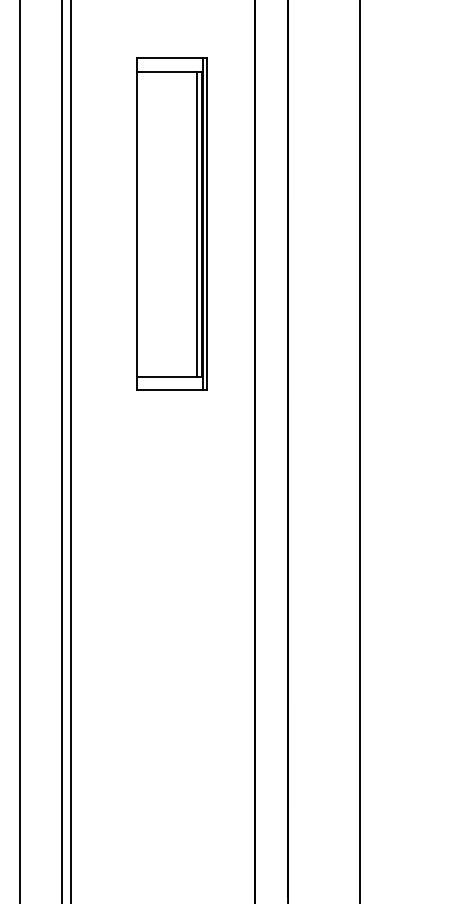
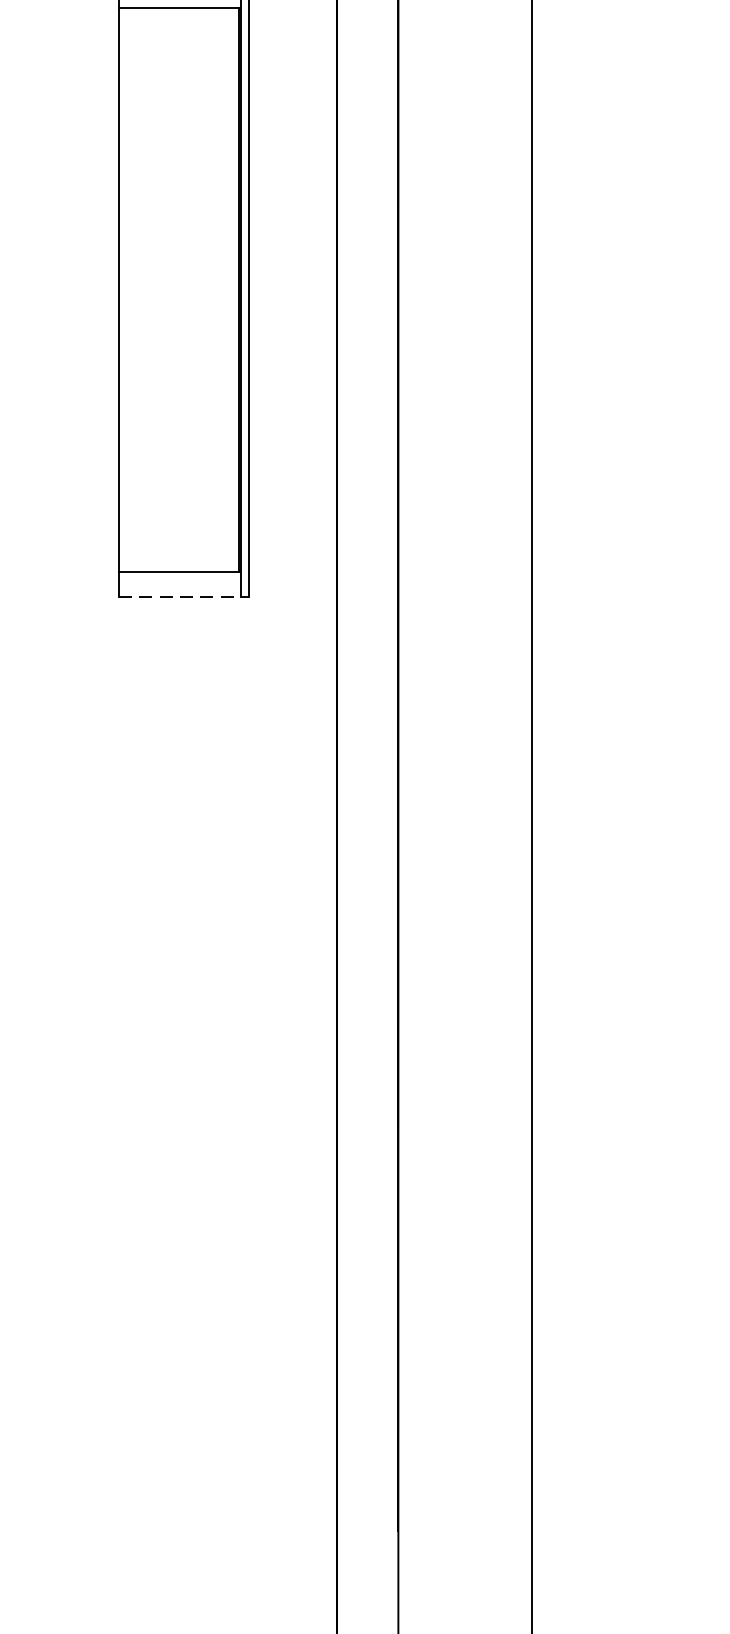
line: (197, 223) -> (231, 288), removed
line: (172, 390) -> (184, 597), solid -> dashed

